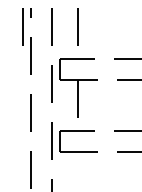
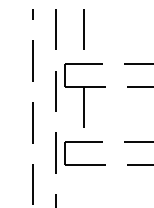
line: (21, 27) -> (23, 29), removed

